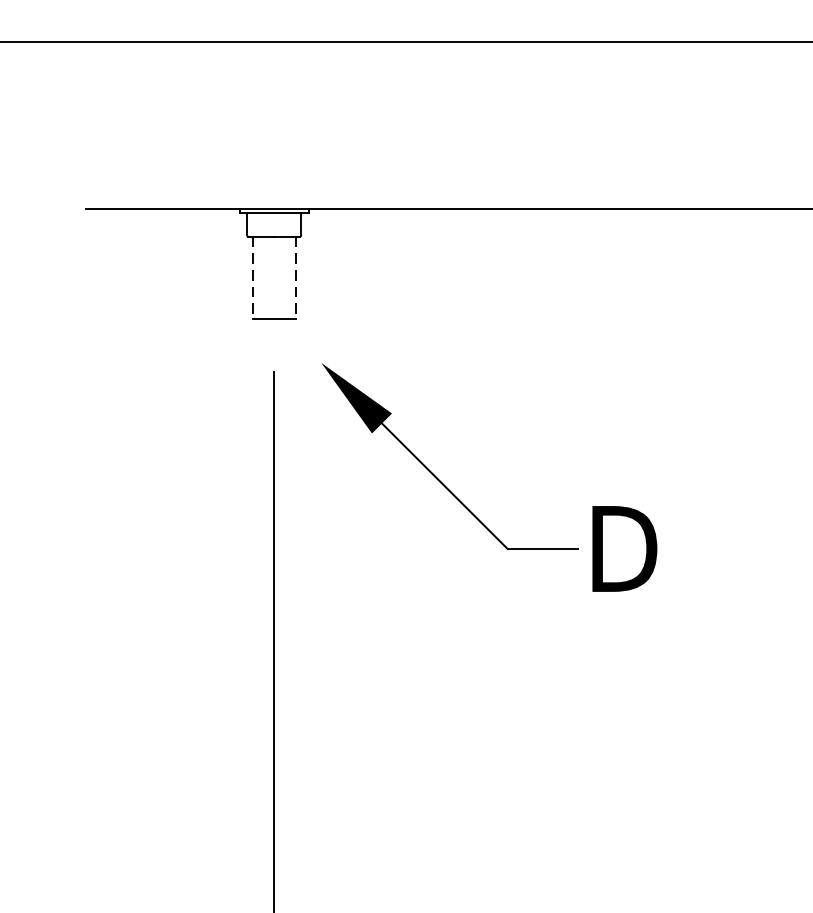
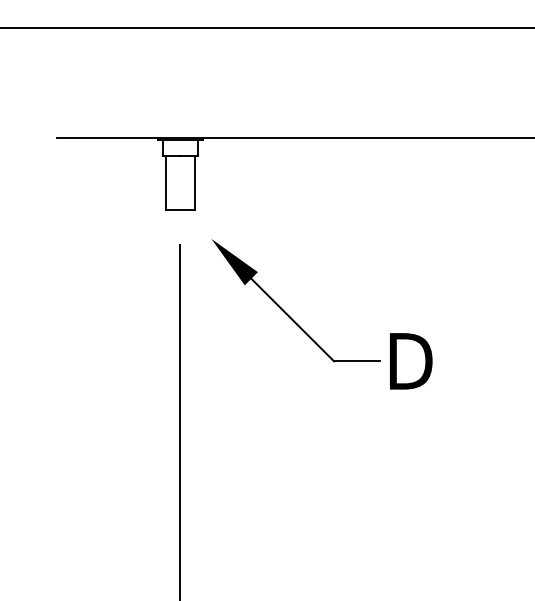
line: (253, 278) -> (166, 183), dashed -> solid
line: (295, 278) -> (194, 183), dashed -> solid

